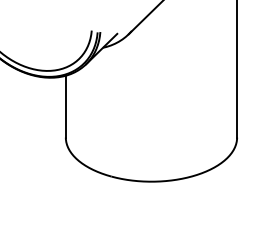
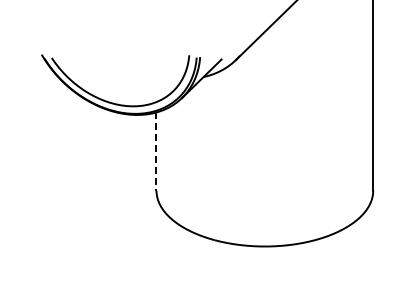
line: (65, 107) -> (156, 152), solid -> dashed

